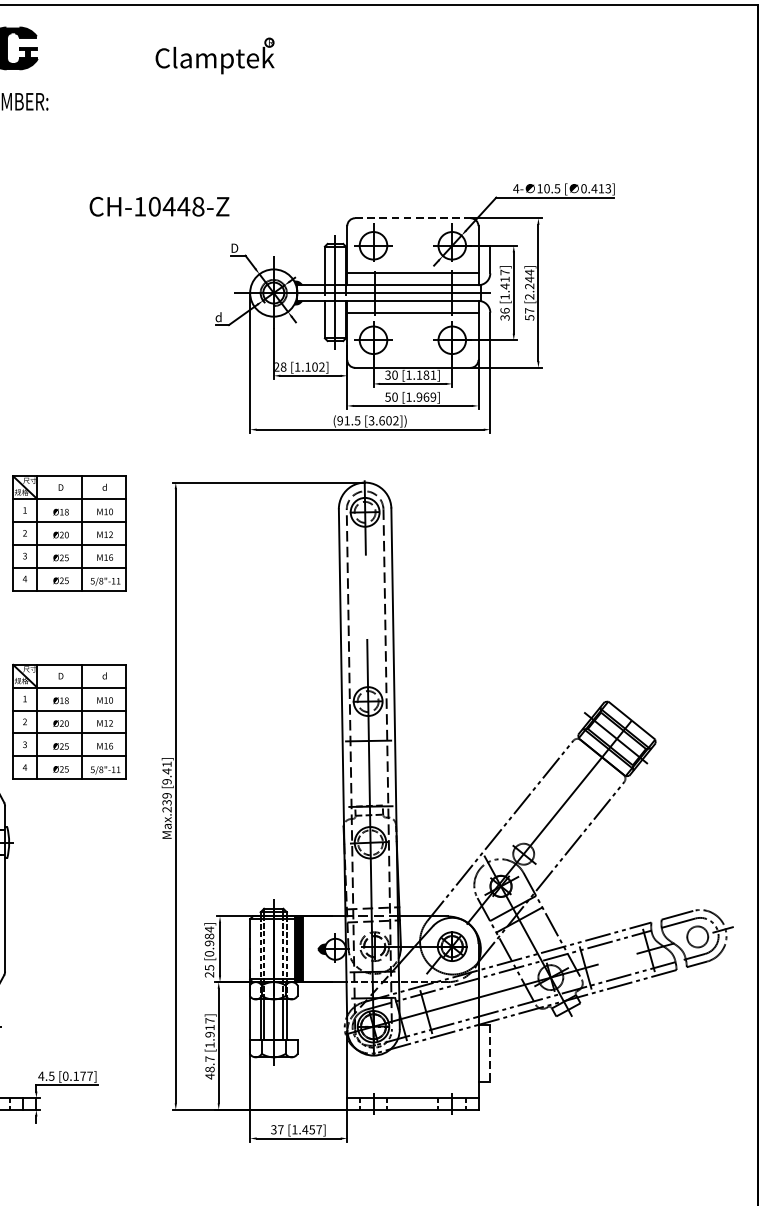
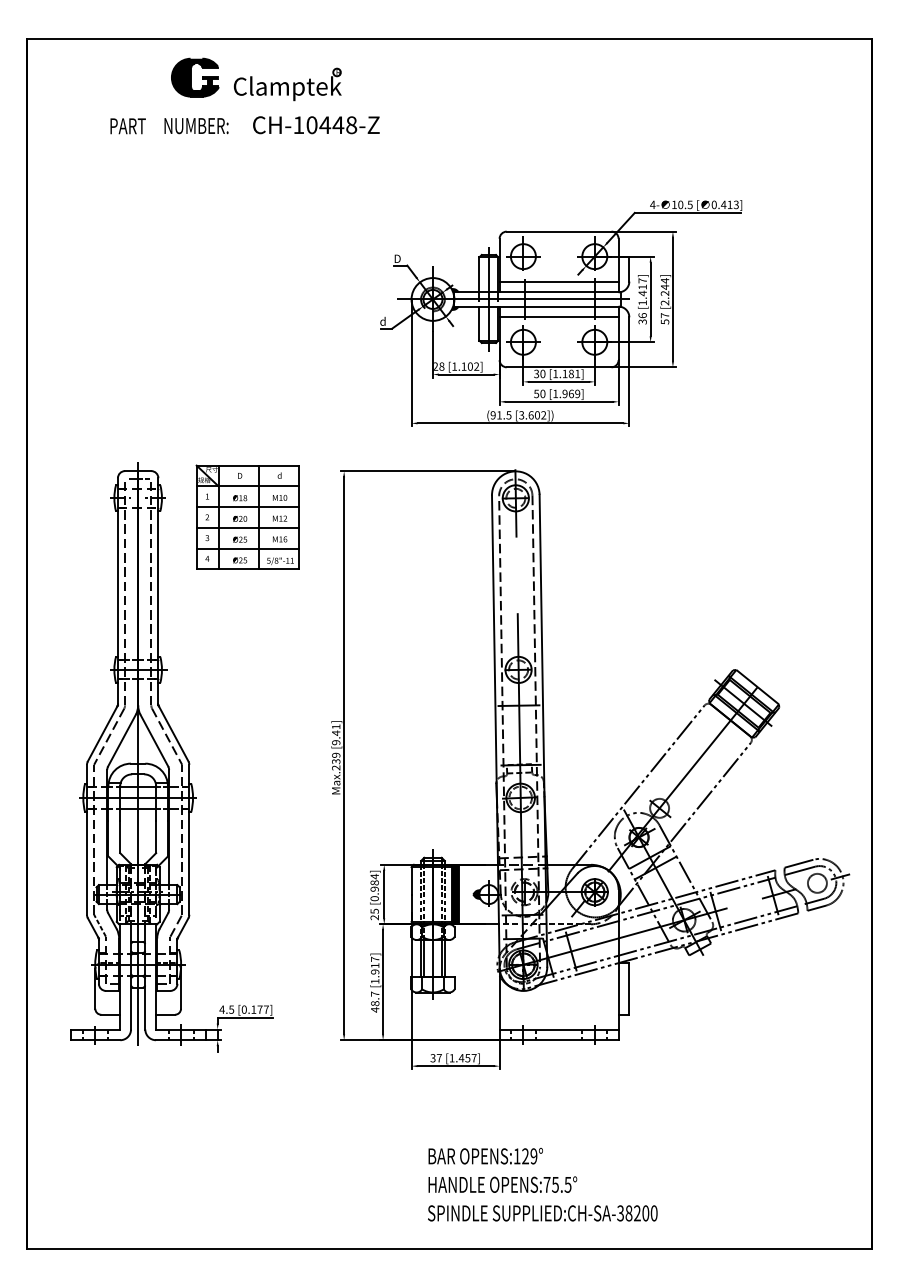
part: (214, 55) -> (287, 84), moved
text: (159, 207) -> (316, 125), moved
line: (413, 218) -> (559, 231), dashed -> solid
part: (69, 720) -> (247, 687), removed
line: (490, 1052) -> (629, 988), dashed -> solid

